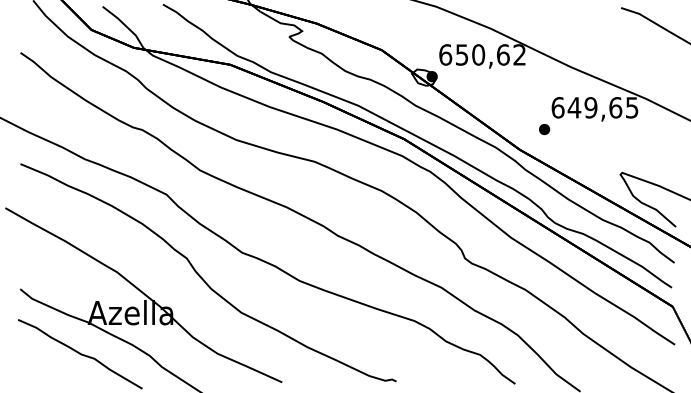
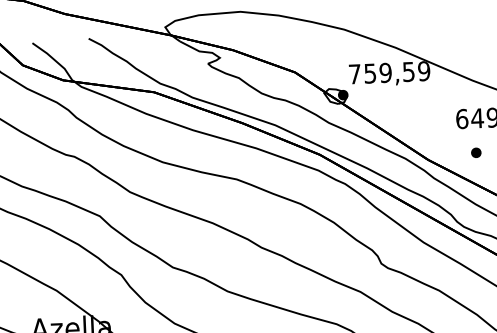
text: (482, 54) -> (389, 72), 650,62 -> 759,59
part: (544, 129) -> (476, 152), moved

